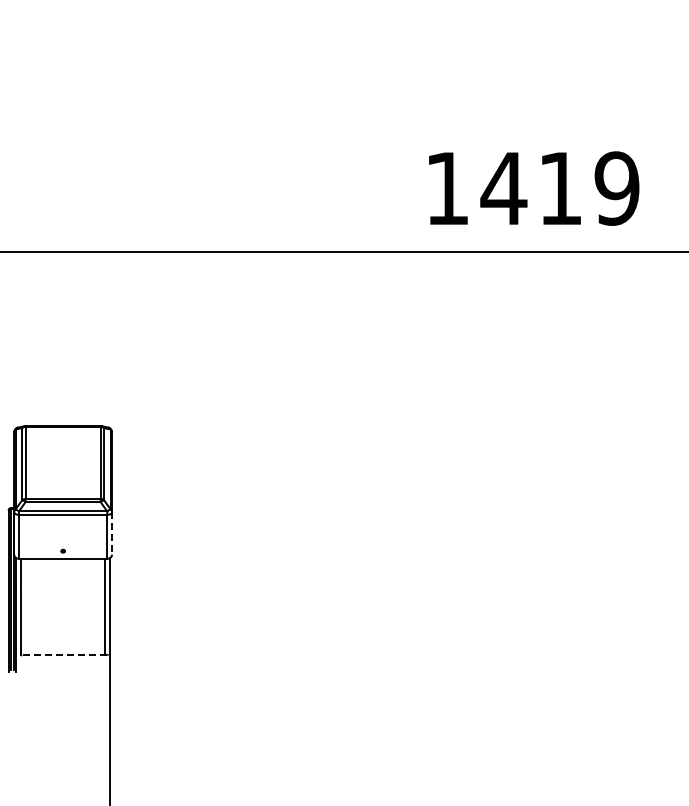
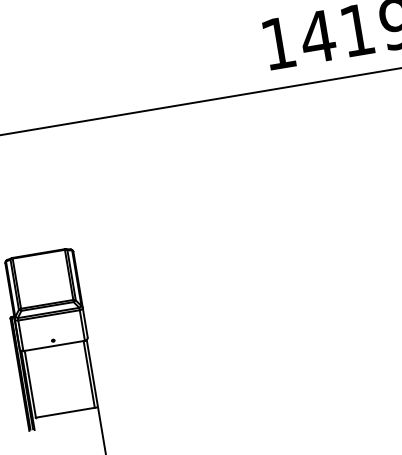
line: (112, 533) -> (85, 322), dashed -> solid
line: (63, 654) -> (65, 412), dashed -> solid

